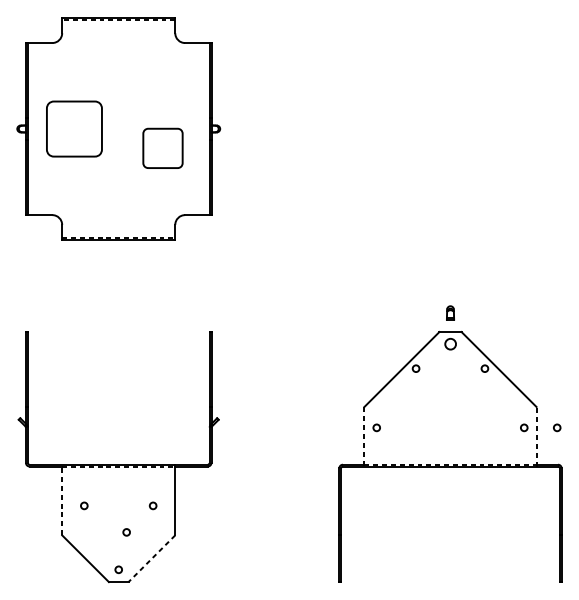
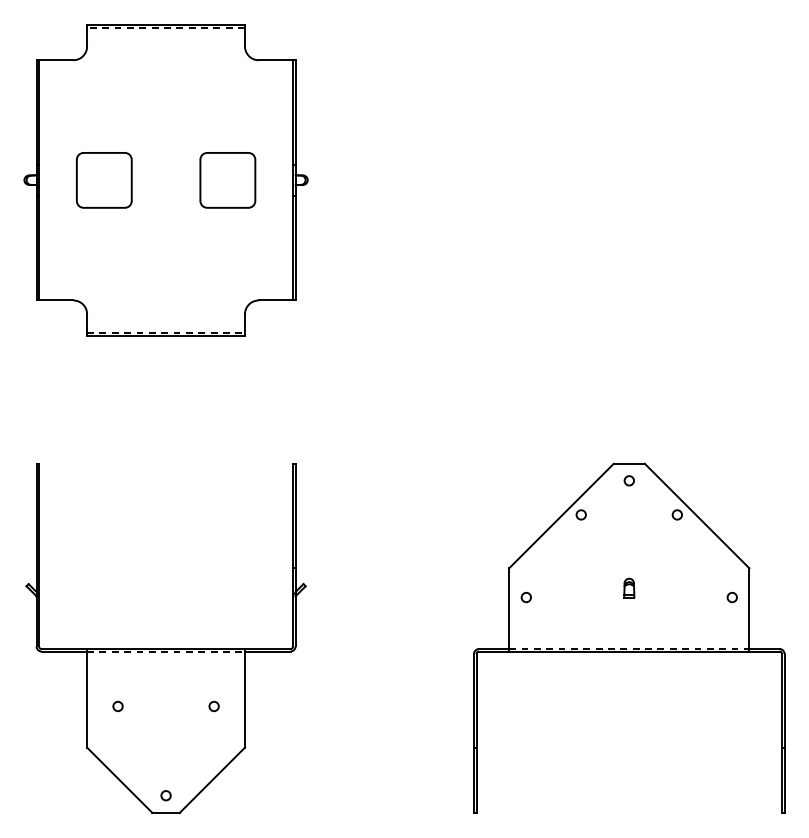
part: (74, 129) -> (104, 180), size x0.71
part: (162, 148) -> (227, 180), moved
part: (450, 312) -> (629, 587), moved
circle: (449, 344) -> (628, 480), size x0.62
circle: (556, 427) -> (777, 597), removed
line: (364, 436) -> (509, 609), dashed -> solid
line: (536, 436) -> (749, 609), dashed -> solid
line: (62, 499) -> (87, 697), dashed -> solid
circle: (126, 531) -> (176, 742), removed
line: (151, 558) -> (212, 780), dashed -> solid

